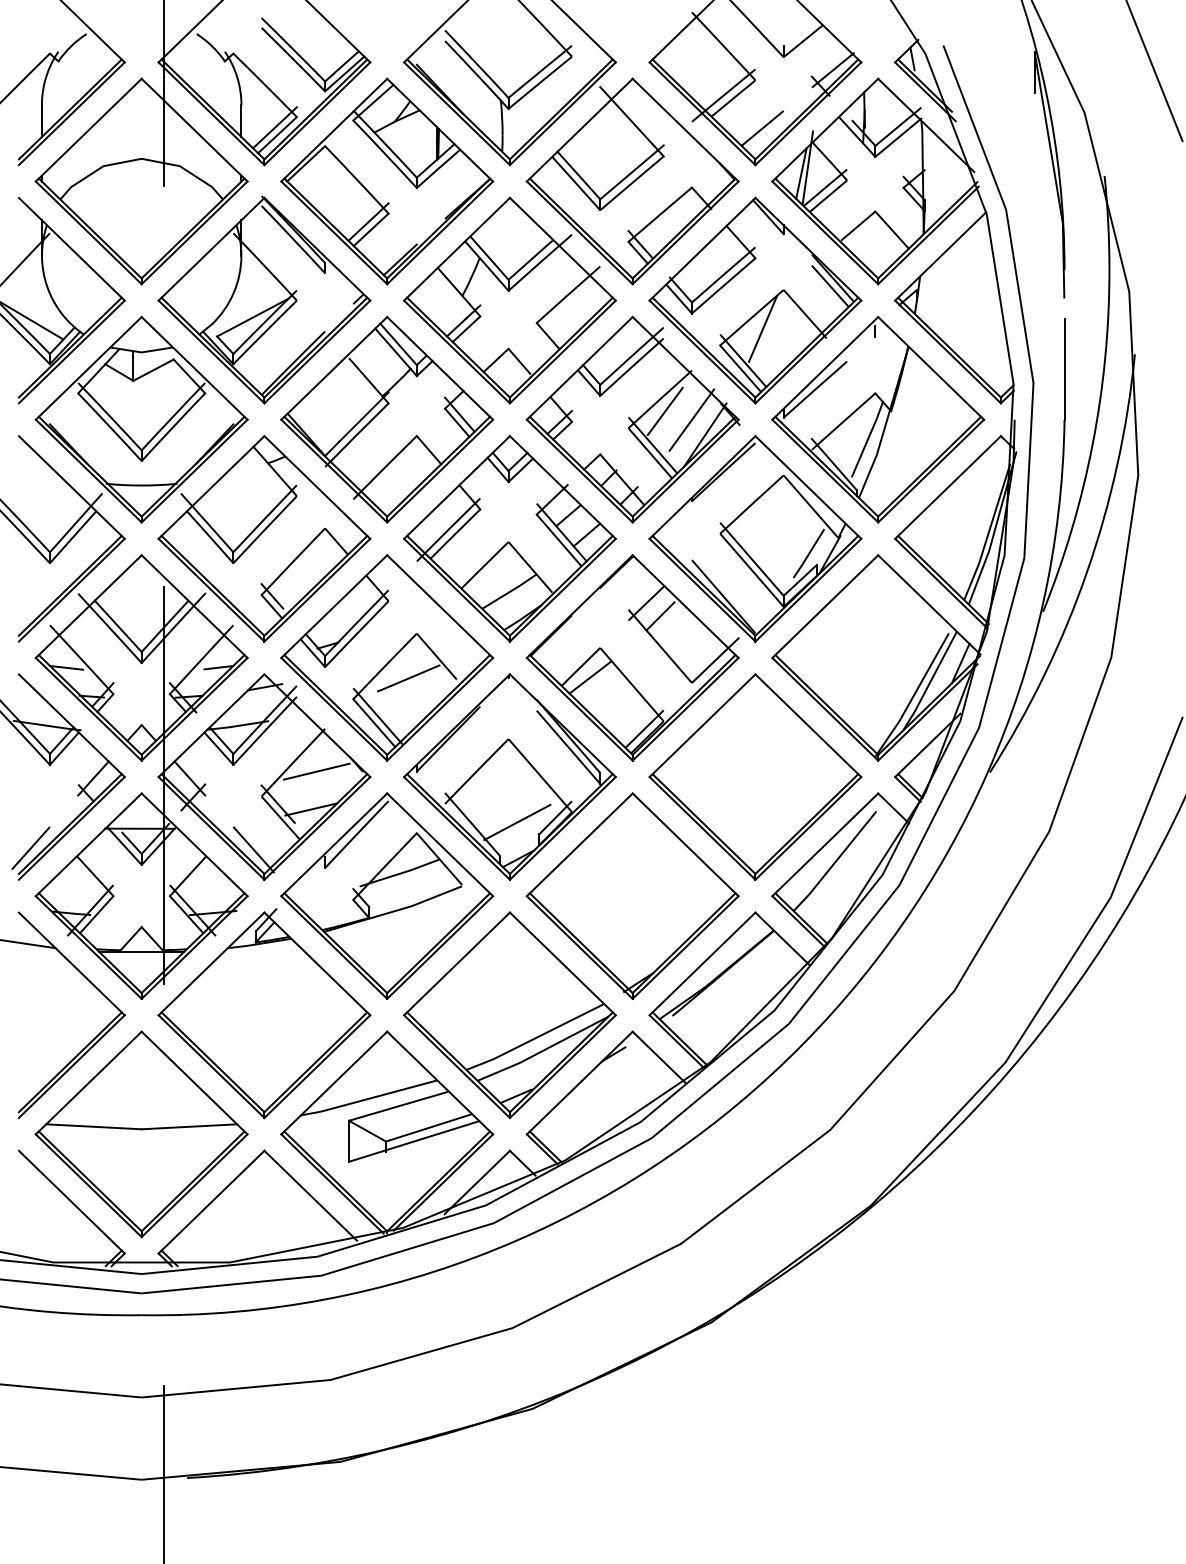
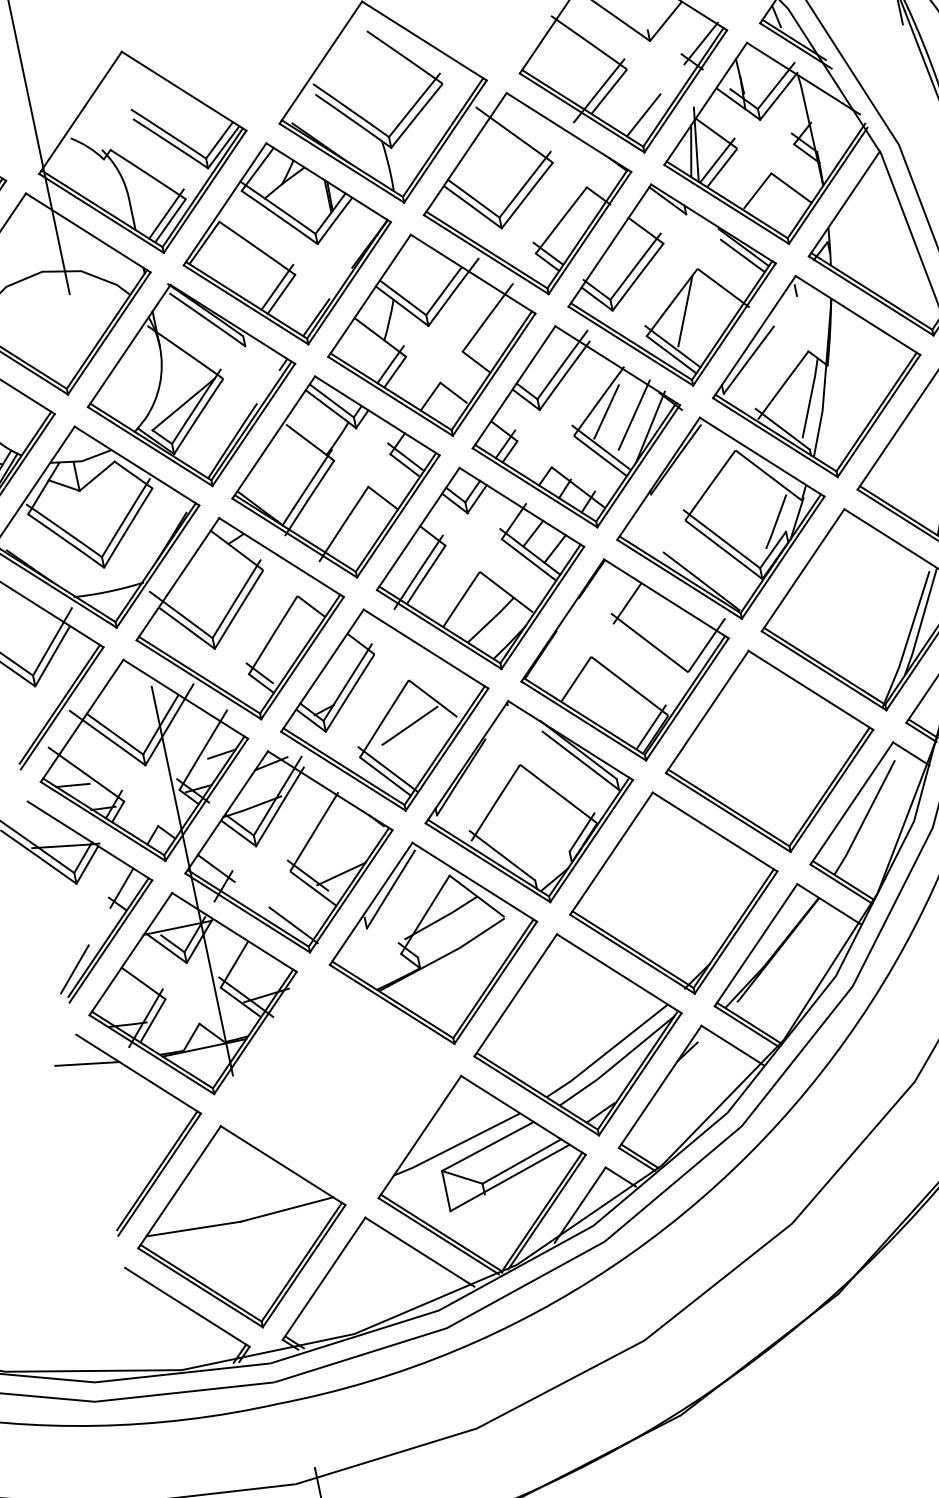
line: (660, 616) -> (643, 613), removed
line: (590, 677) -> (587, 687), removed
line: (316, 771) -> (338, 835), removed
line: (517, 822) -> (545, 844), removed
part: (264, 1013) -> (337, 1083), removed

